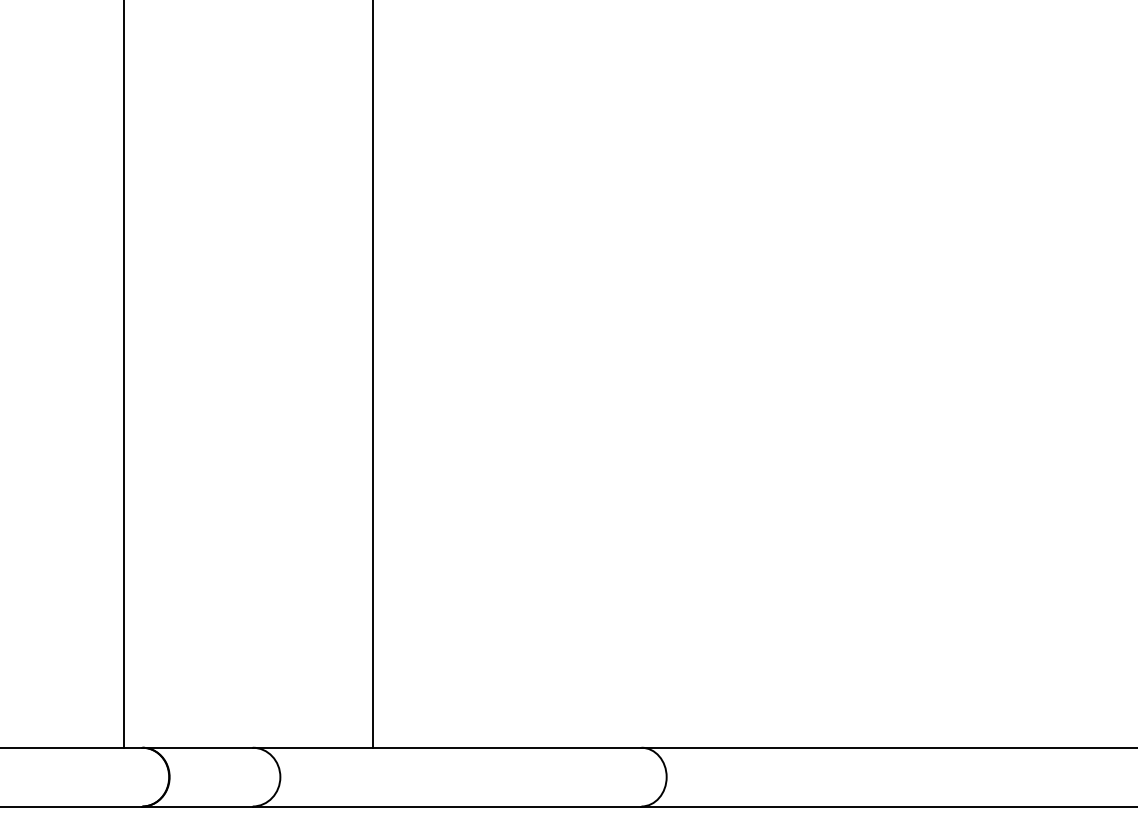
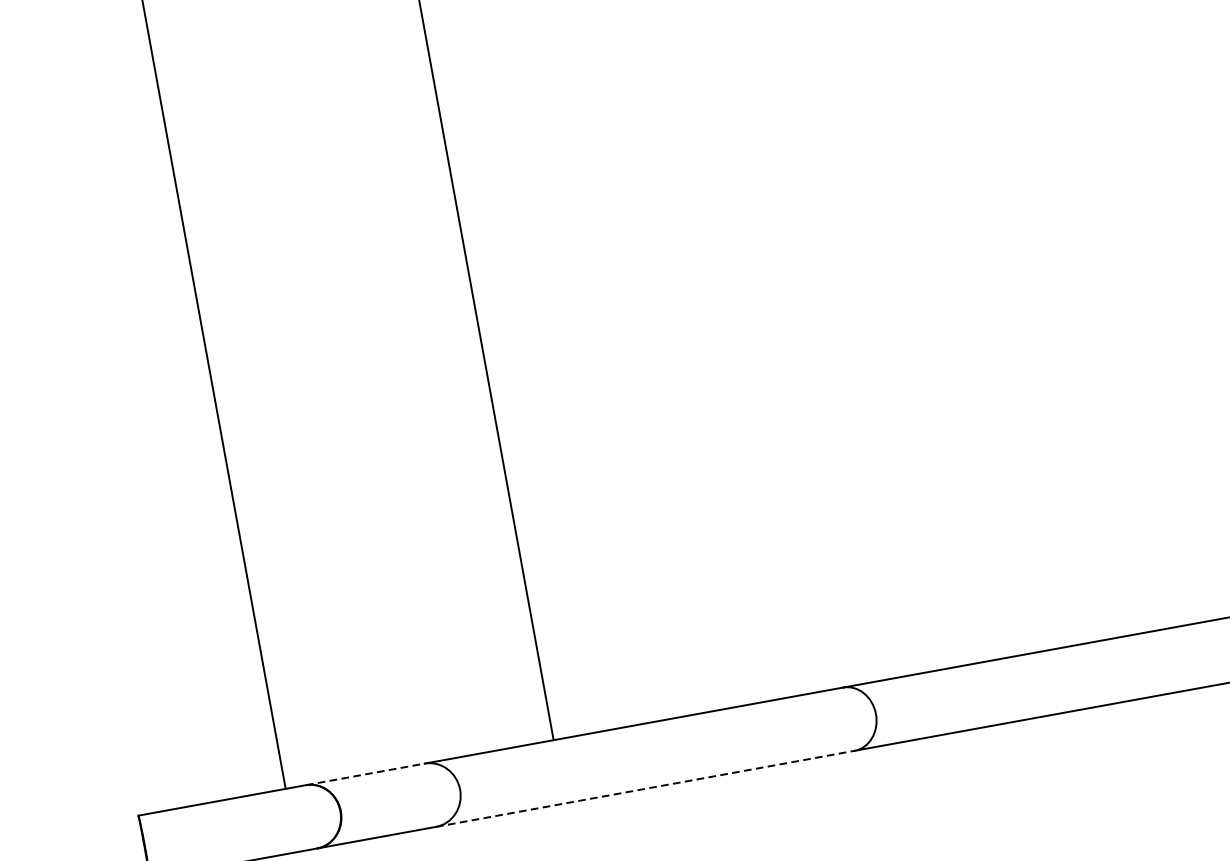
line: (198, 747) -> (366, 773), solid -> dashed
line: (447, 806) -> (645, 788), solid -> dashed

